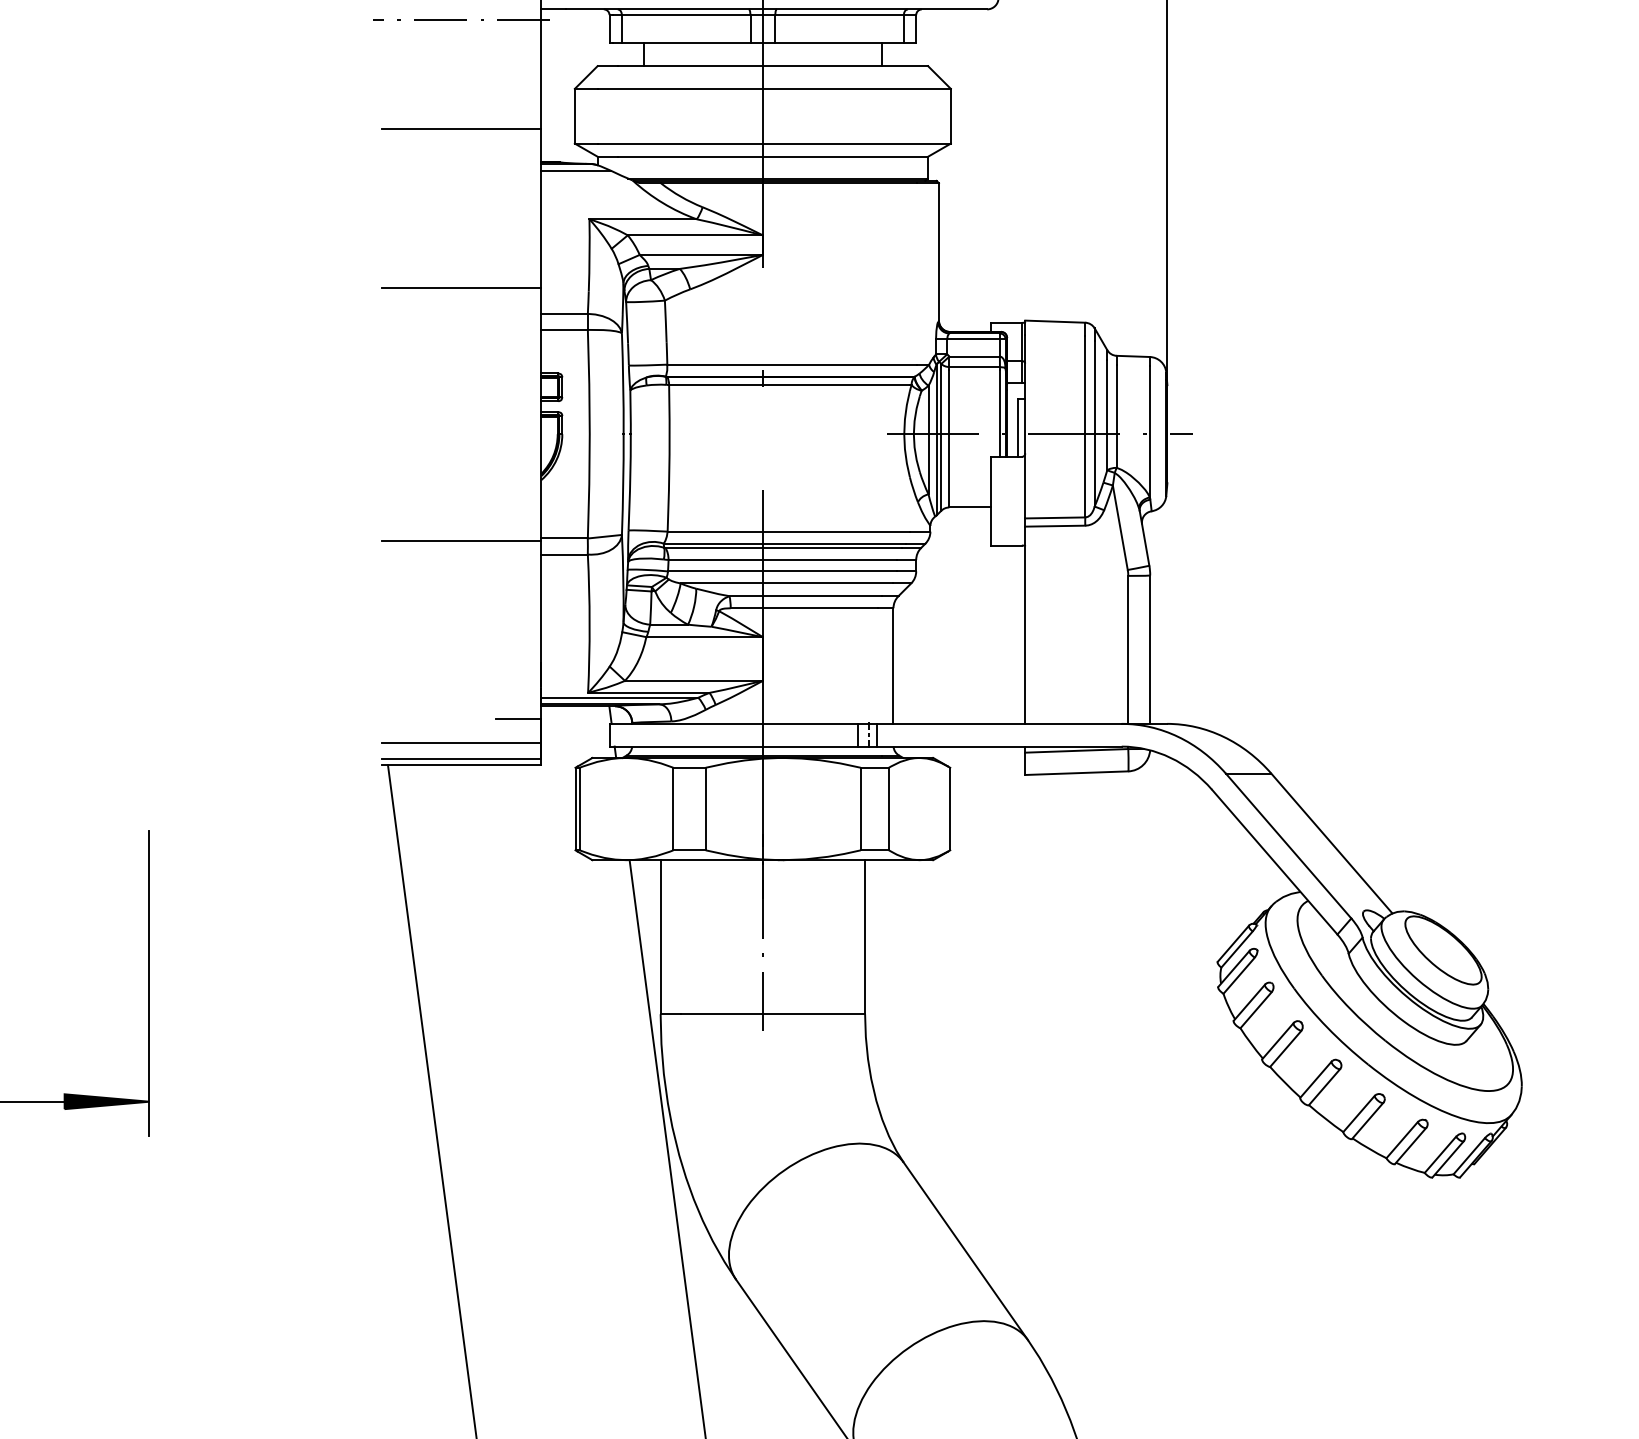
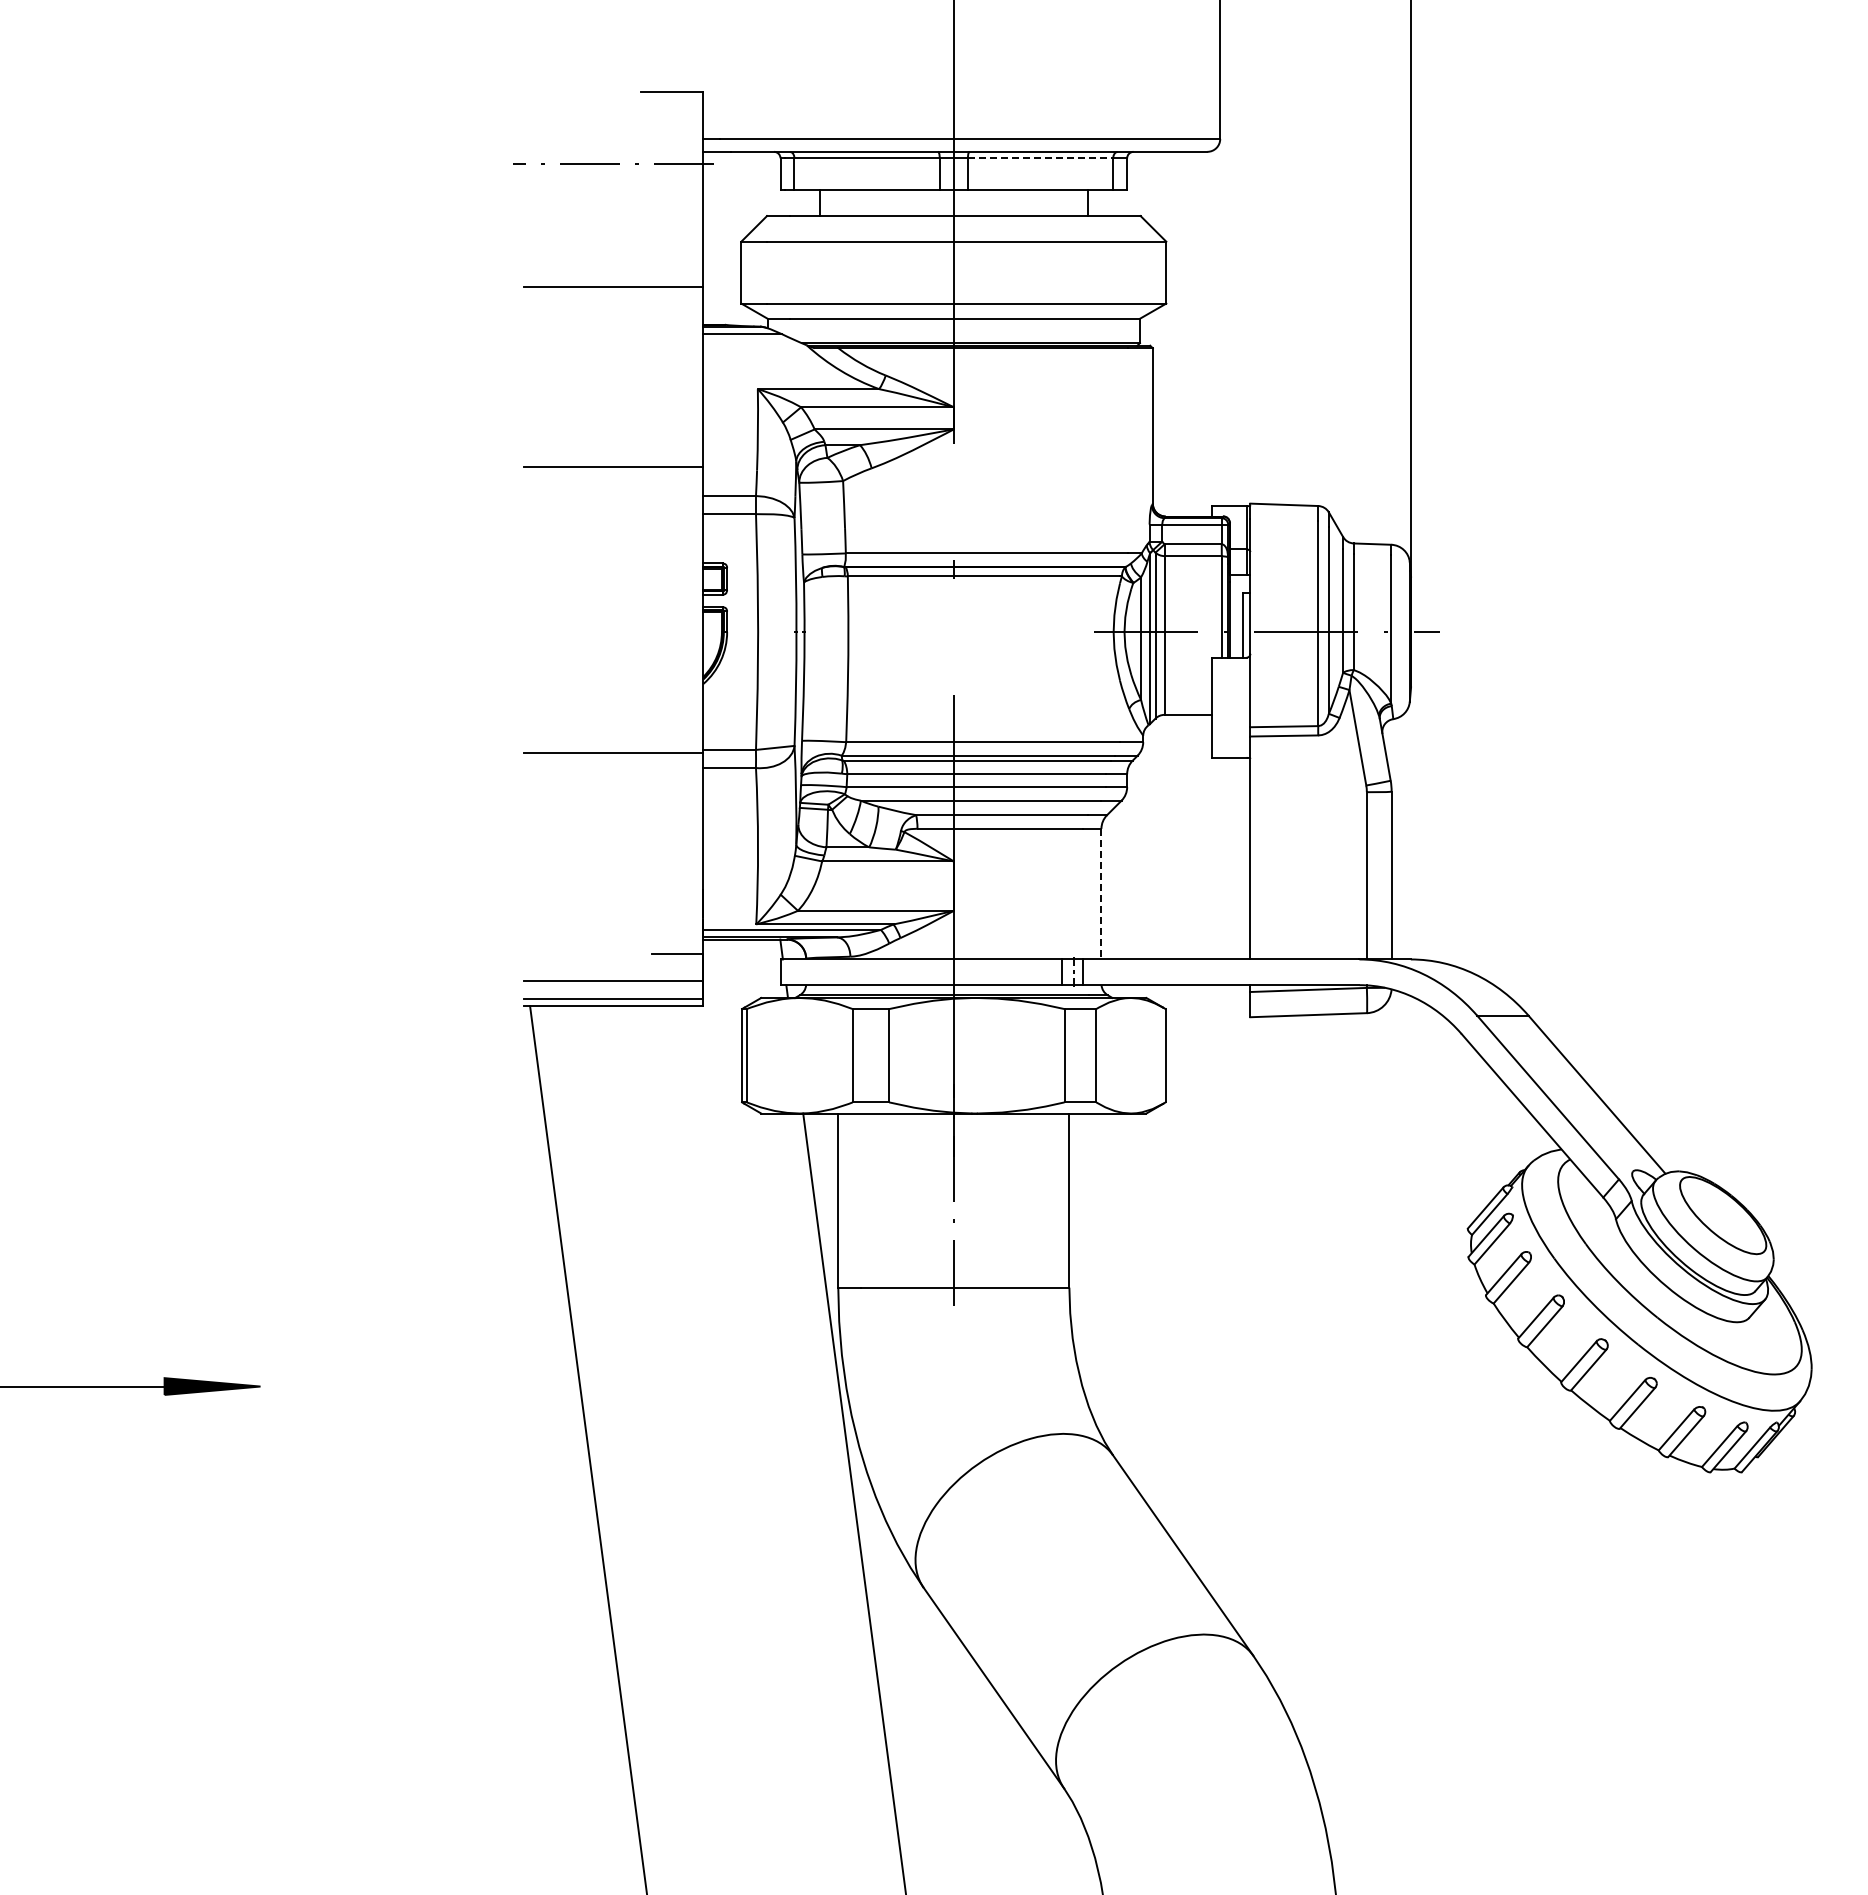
line: (839, 15) -> (1040, 158), solid -> dashed
line: (893, 666) -> (1101, 894), solid -> dashed
line: (149, 983) -> (260, 1252), removed

